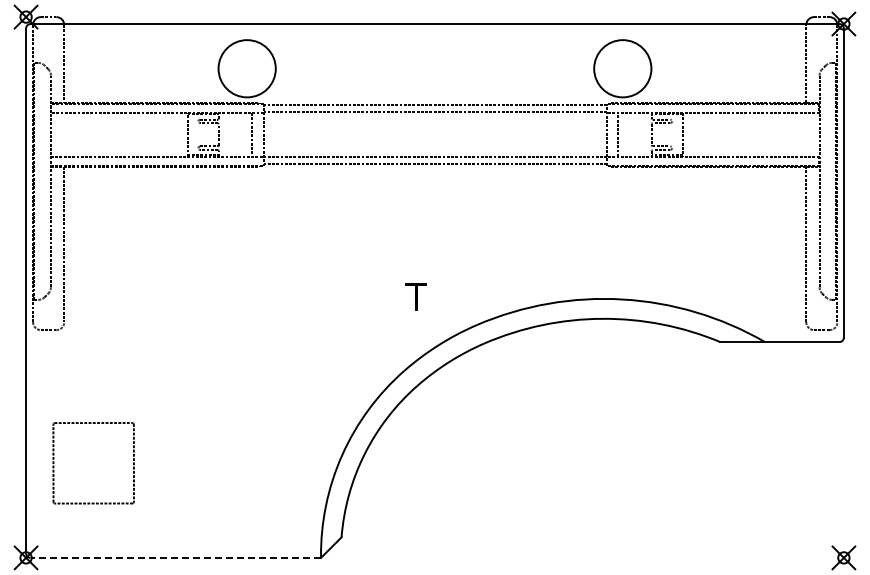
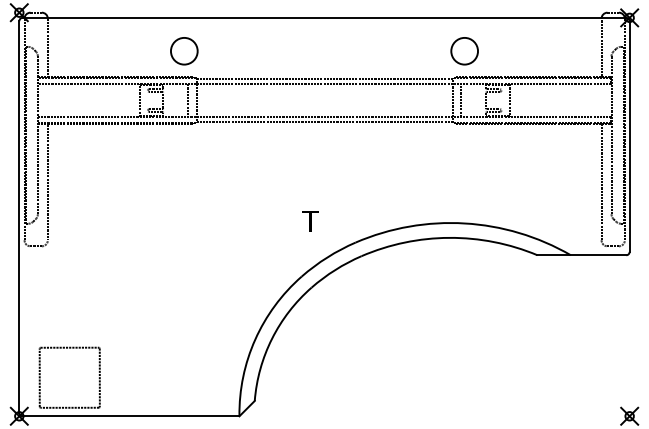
circle: (247, 68) -> (184, 51), size x0.62
circle: (622, 68) -> (464, 51), size x0.62
part: (54, 463) -> (40, 377), moved
line: (175, 557) -> (130, 416), dashed -> solid

